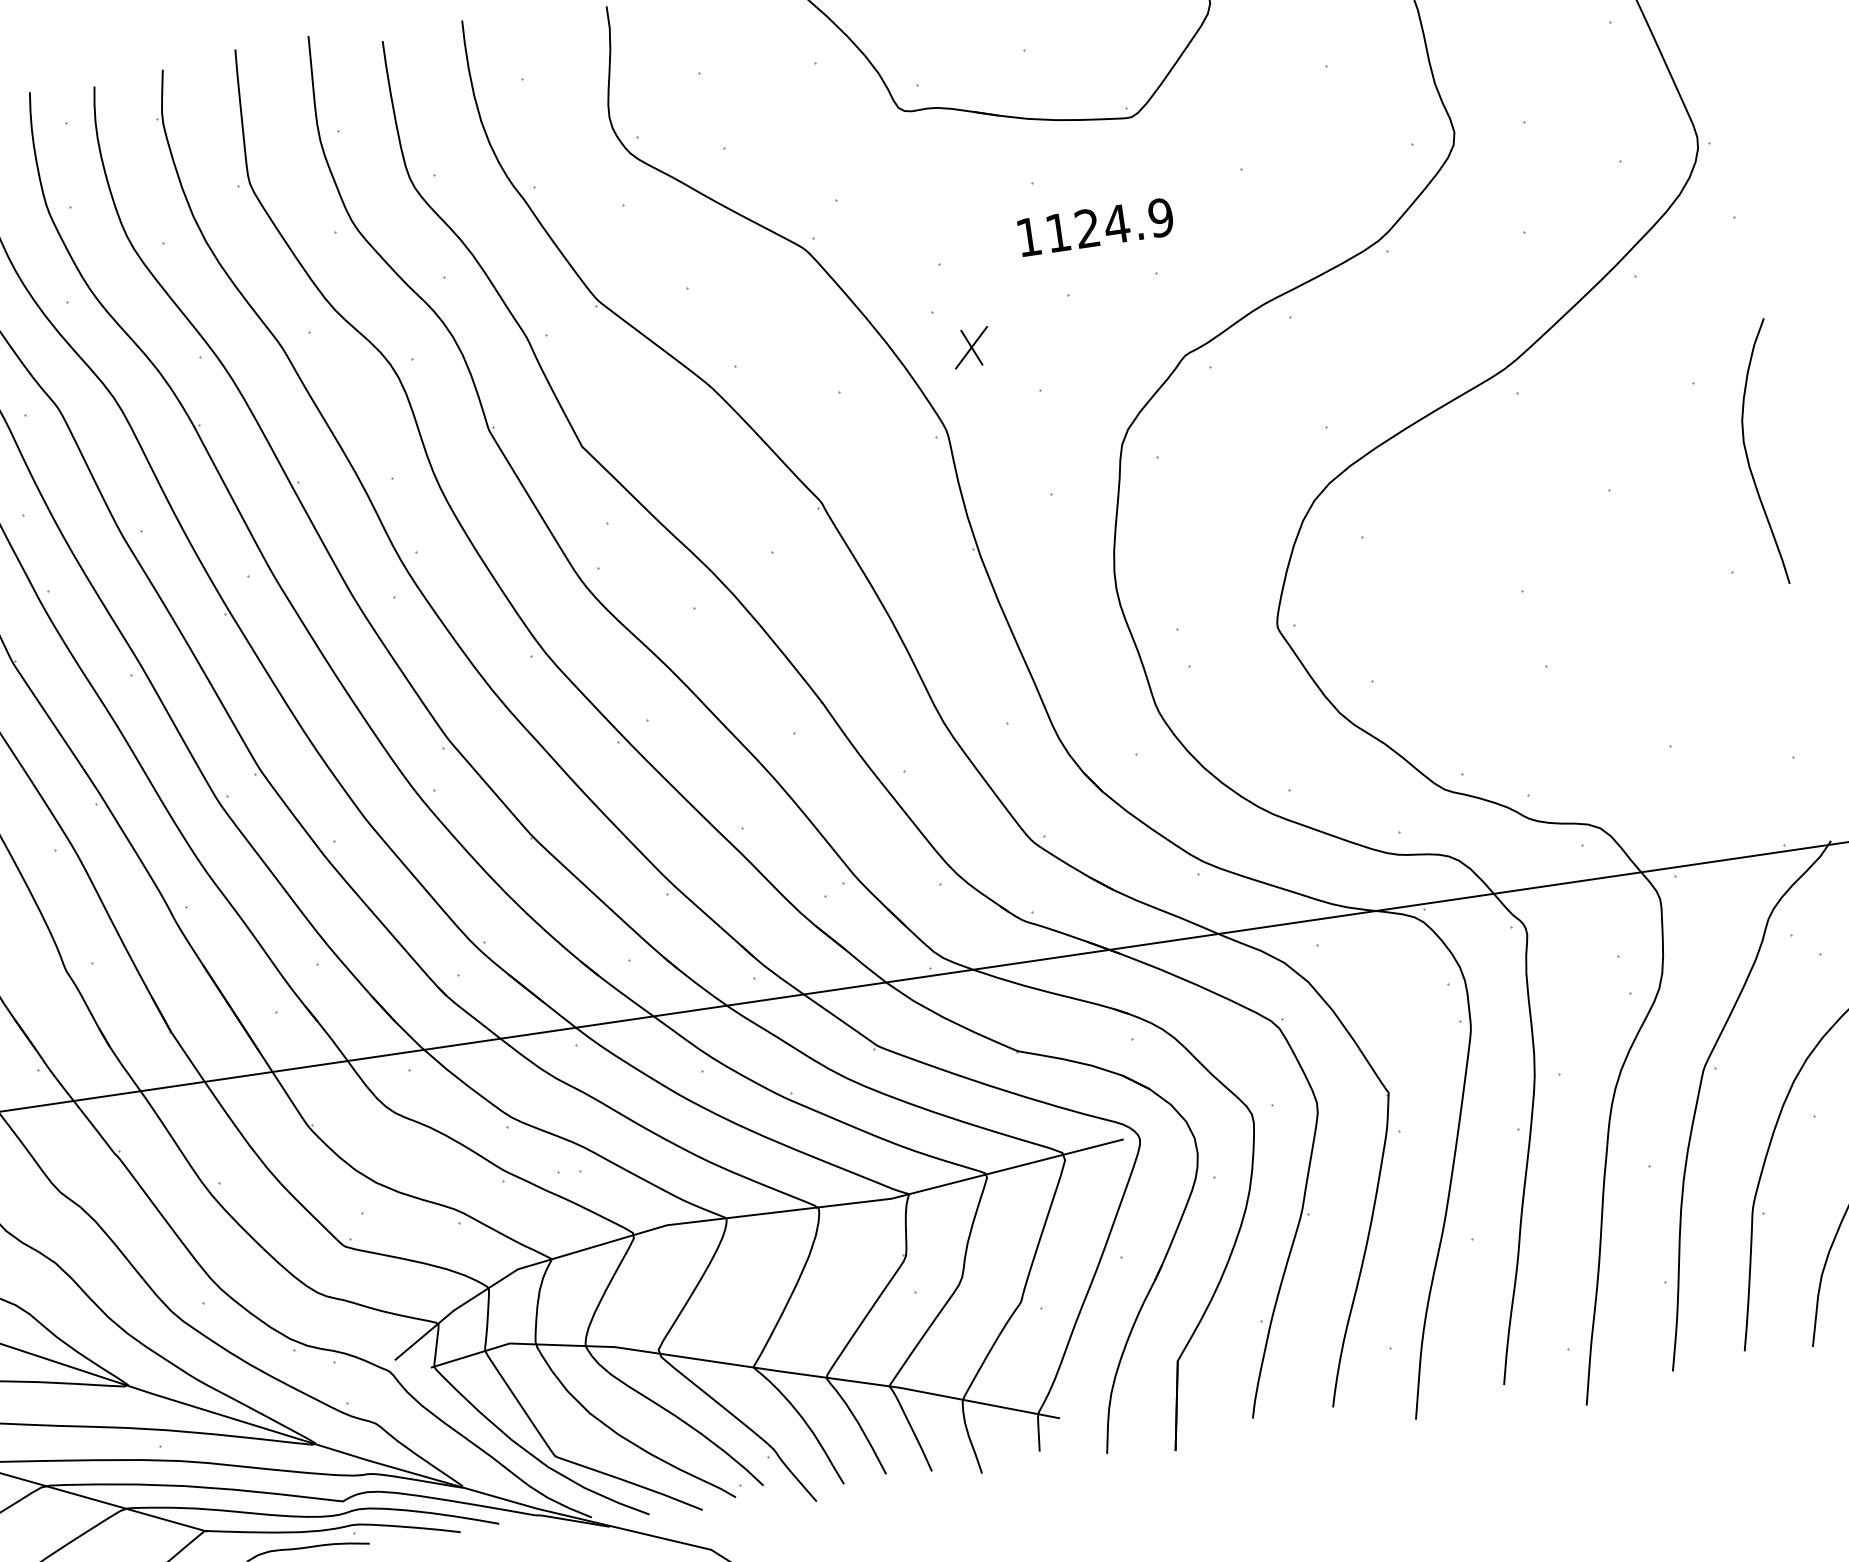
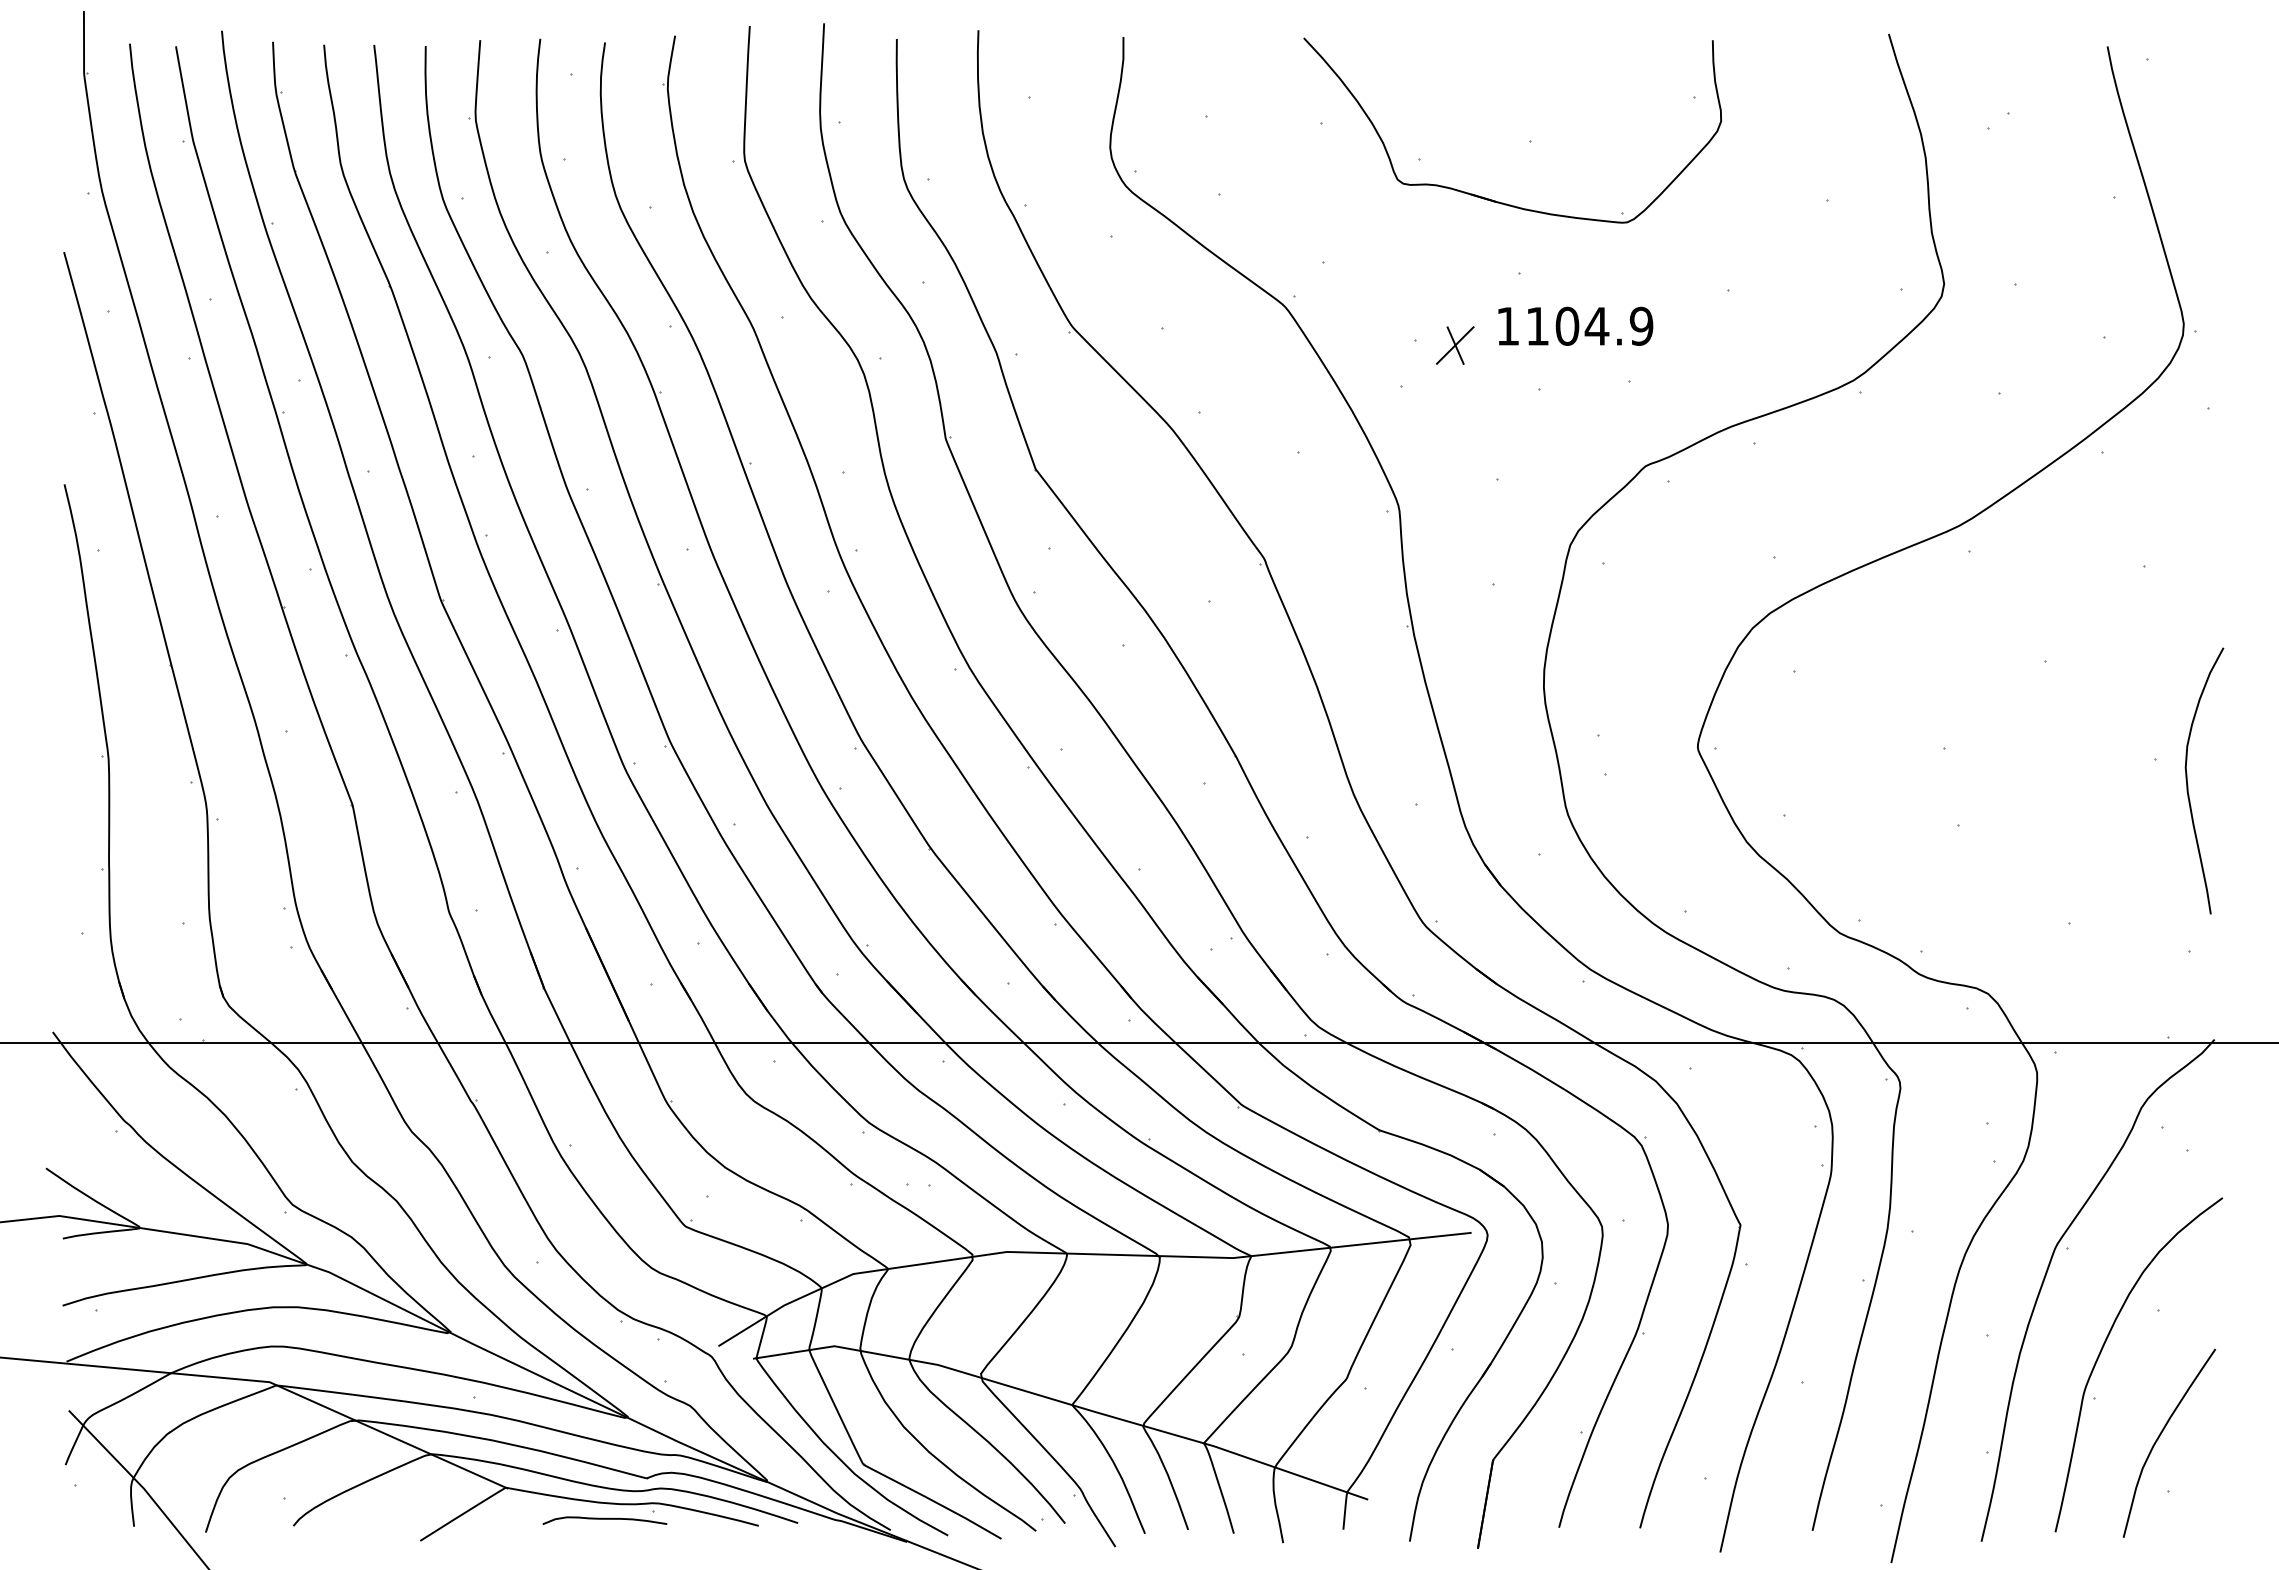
text: (1087, 227) -> (1567, 325), 1124.9 -> 1104.9
part: (971, 347) -> (1455, 345), moved
curve: (1748, 458) -> (2188, 784), moved

